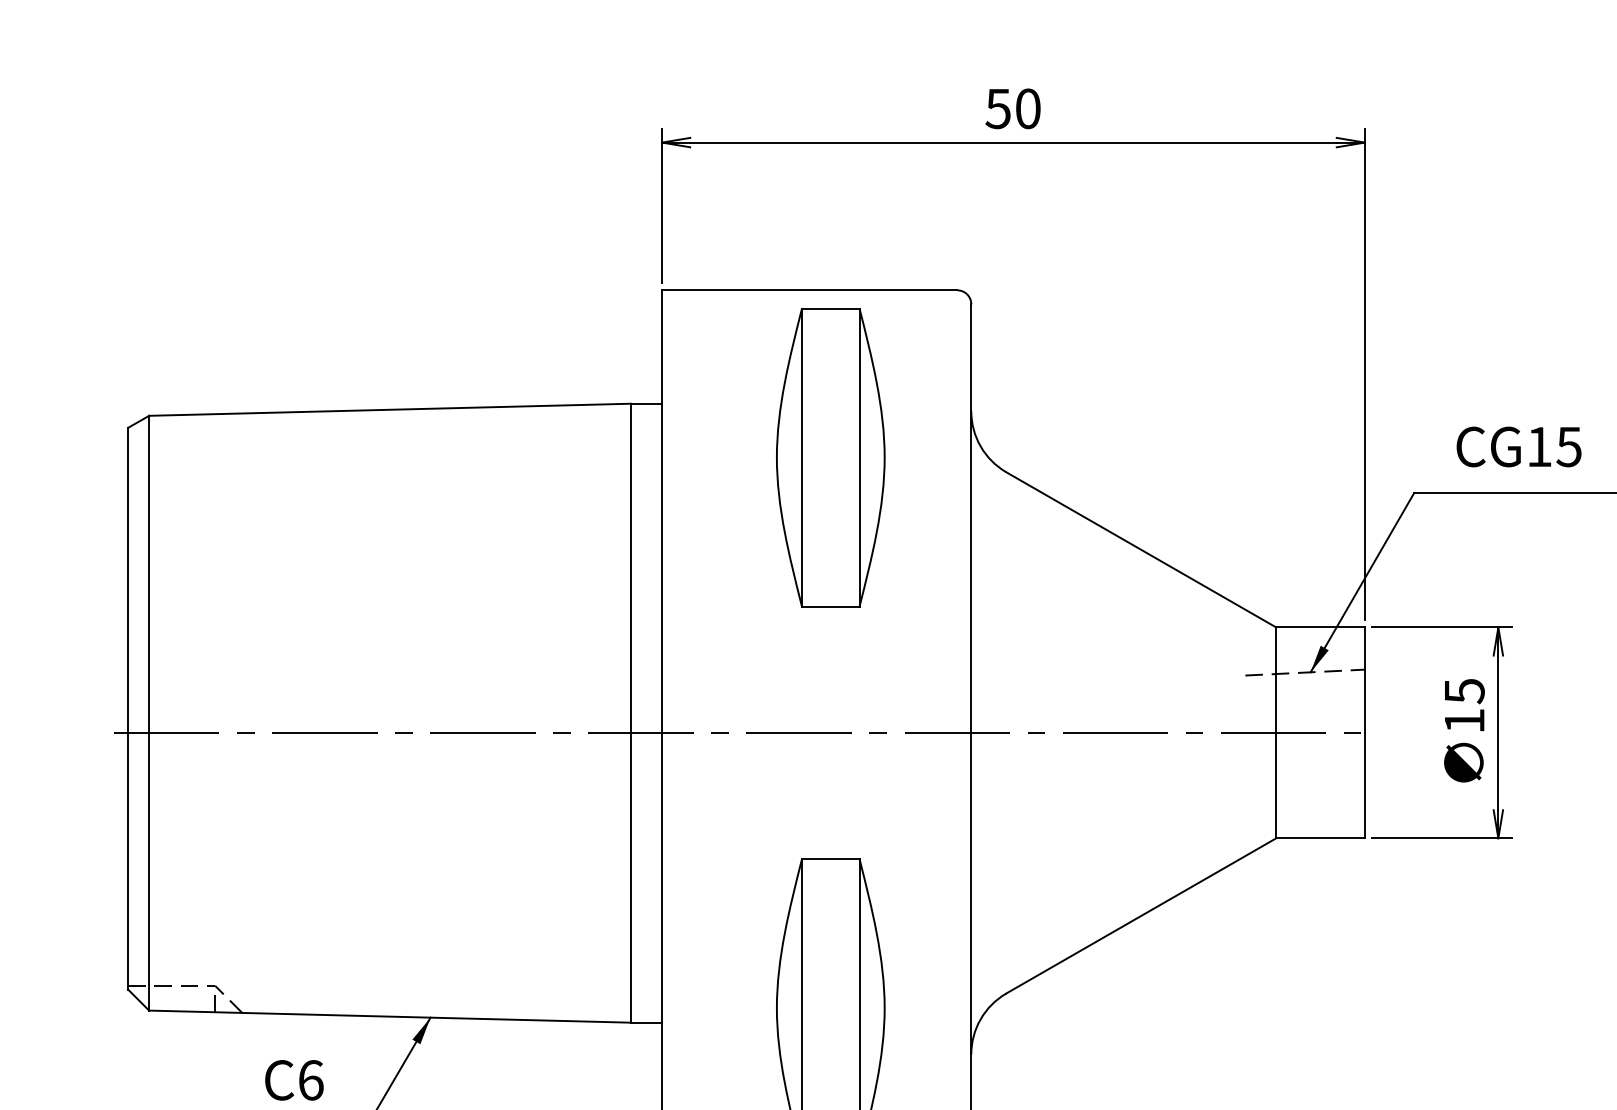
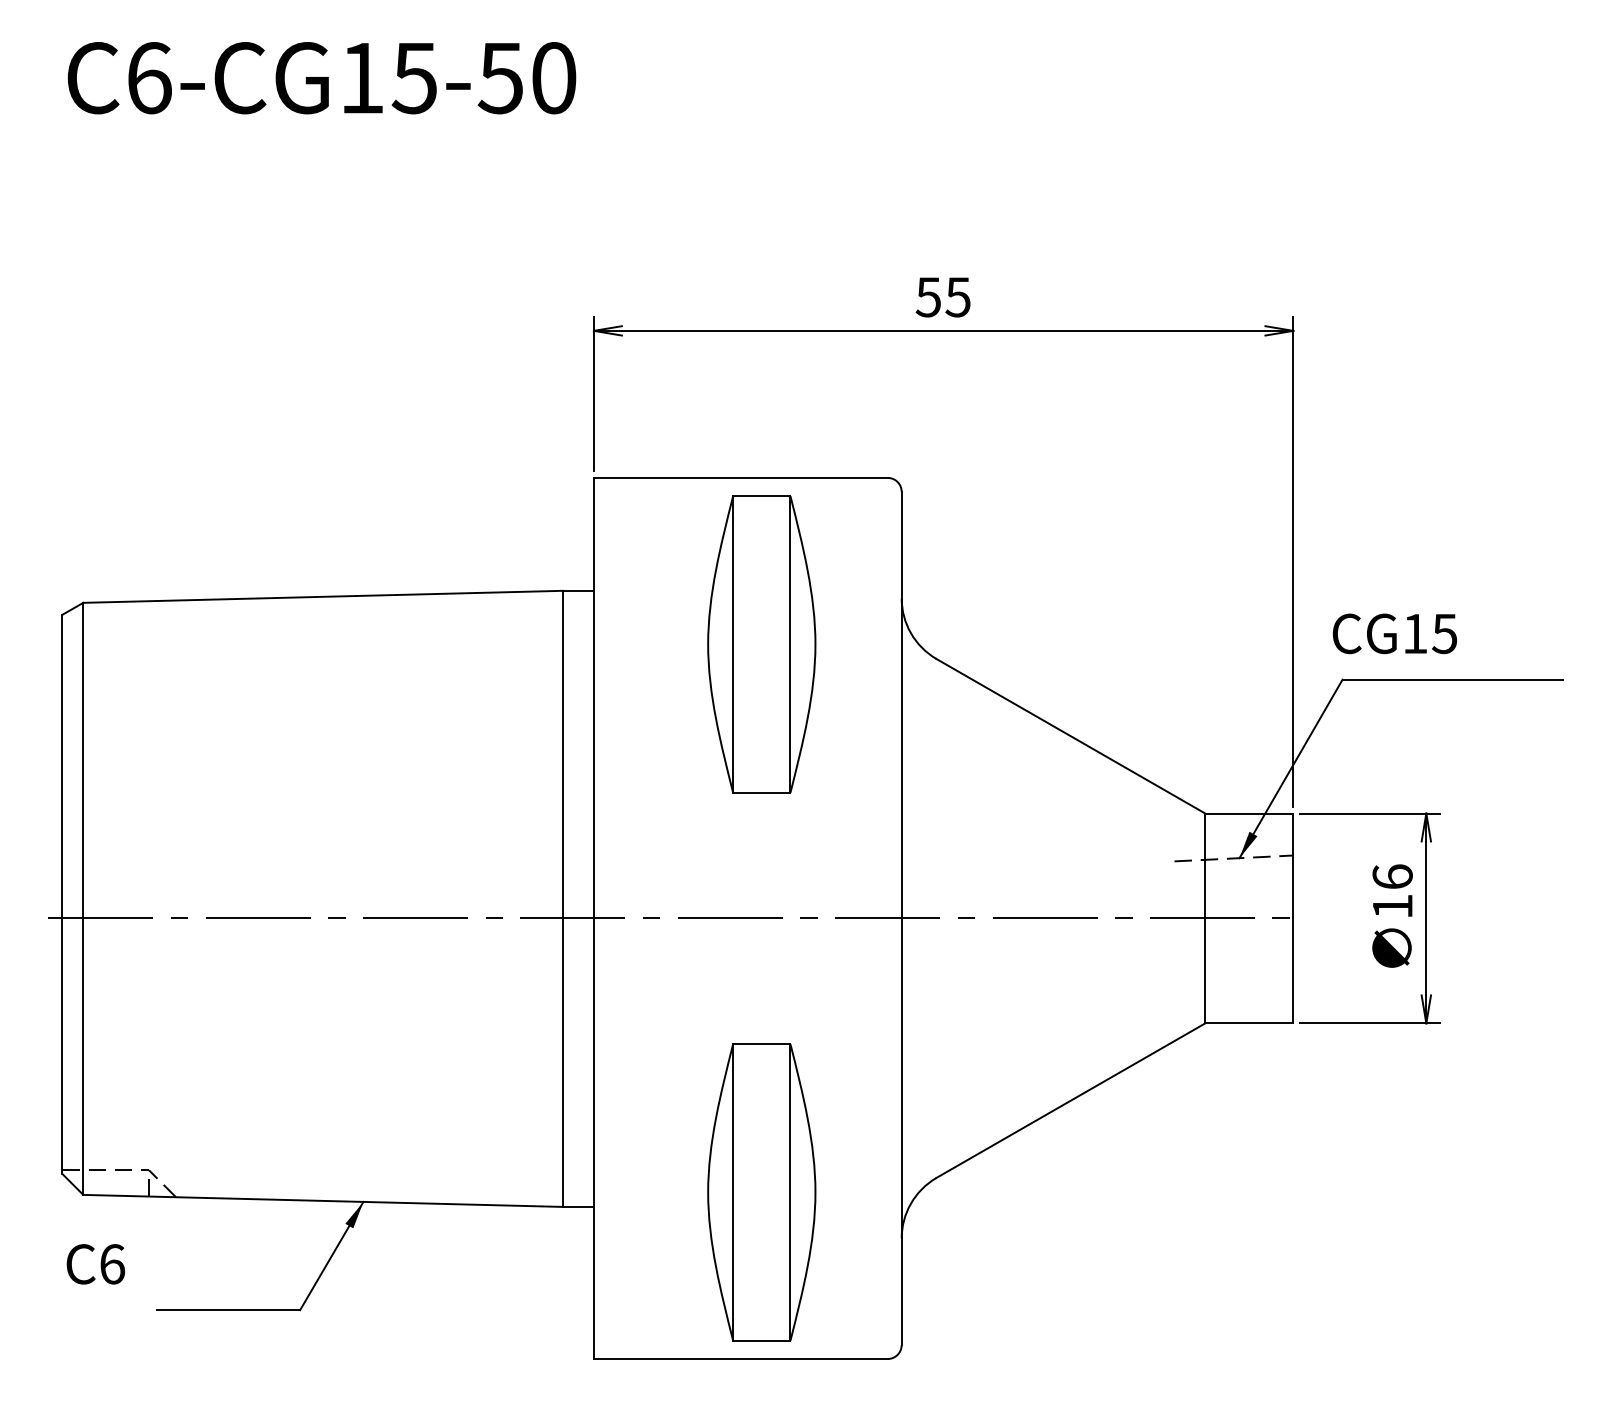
text: (1027, 109) -> (957, 297), 50 -> 55
text: (1518, 446) -> (1394, 633), moved
text: (1464, 690) -> (1392, 876), 15 -> 16
text: (294, 1080) -> (95, 1264), moved

